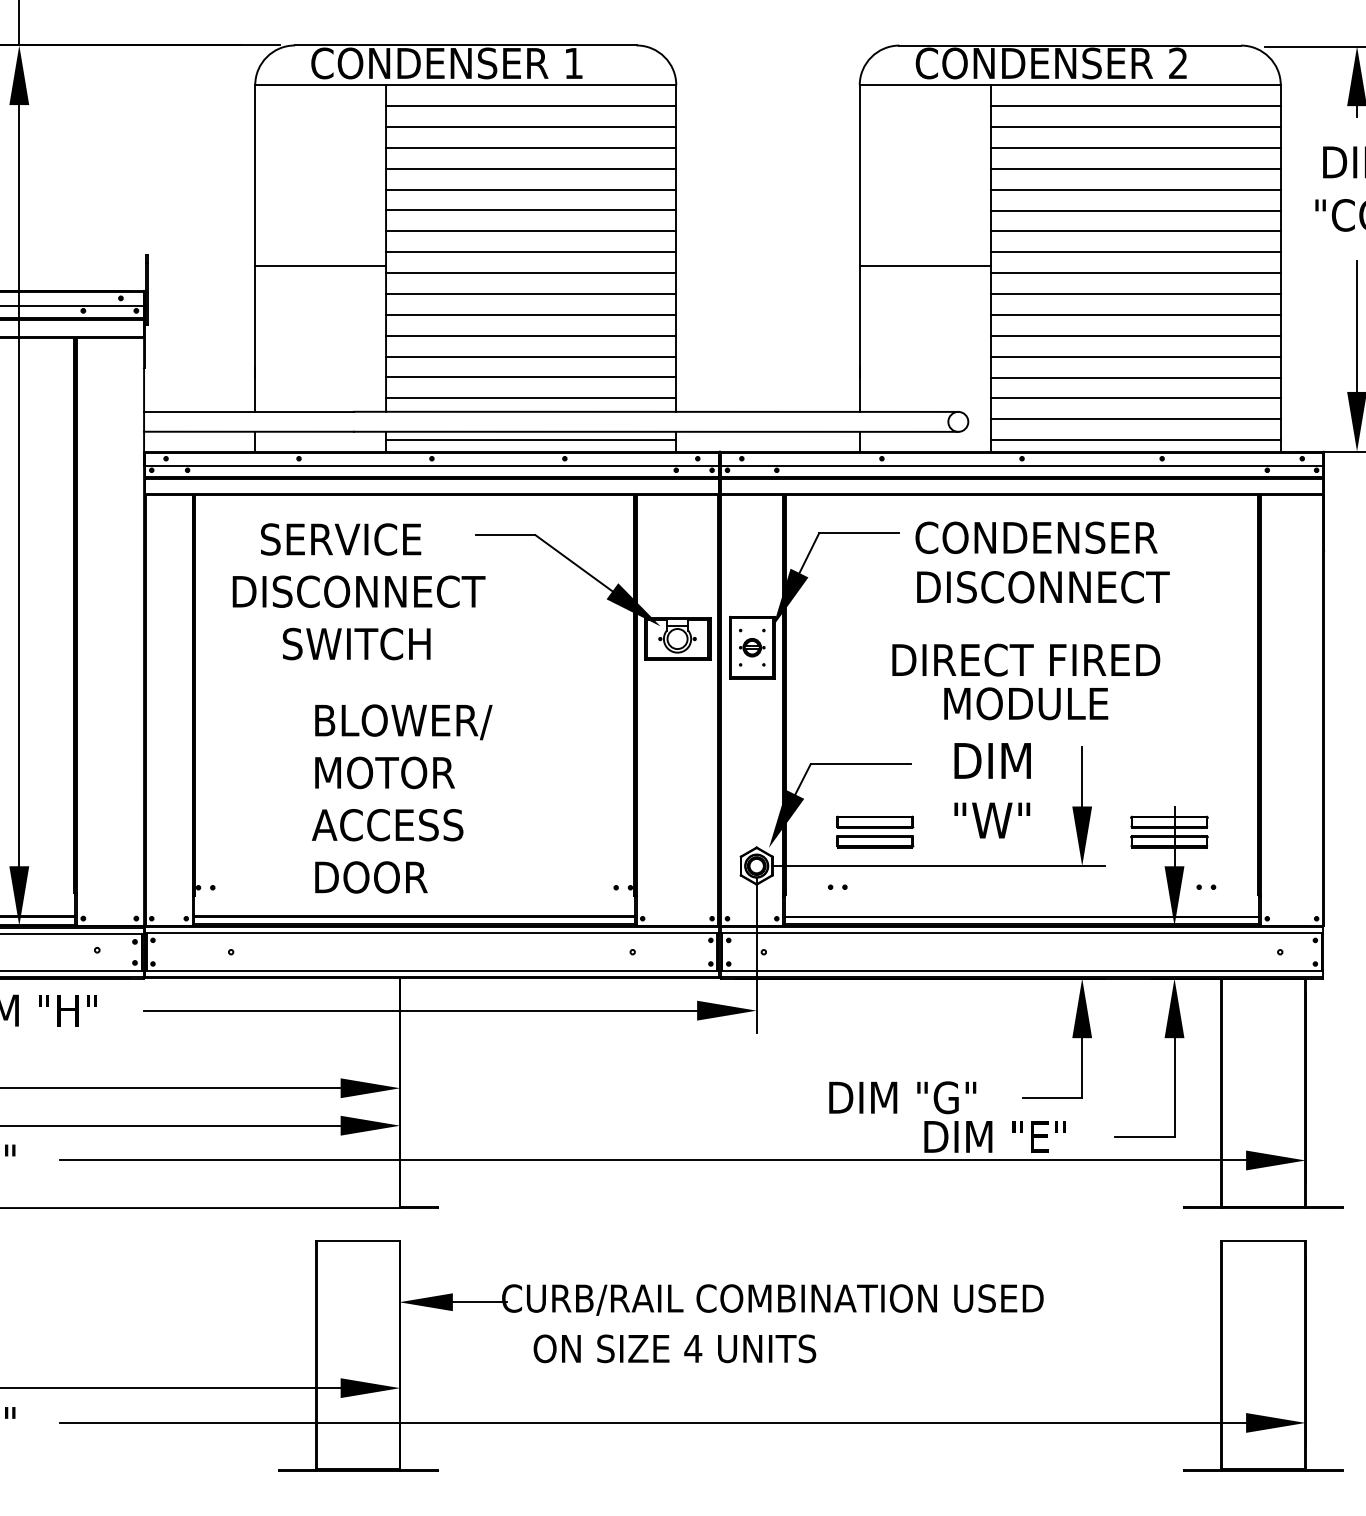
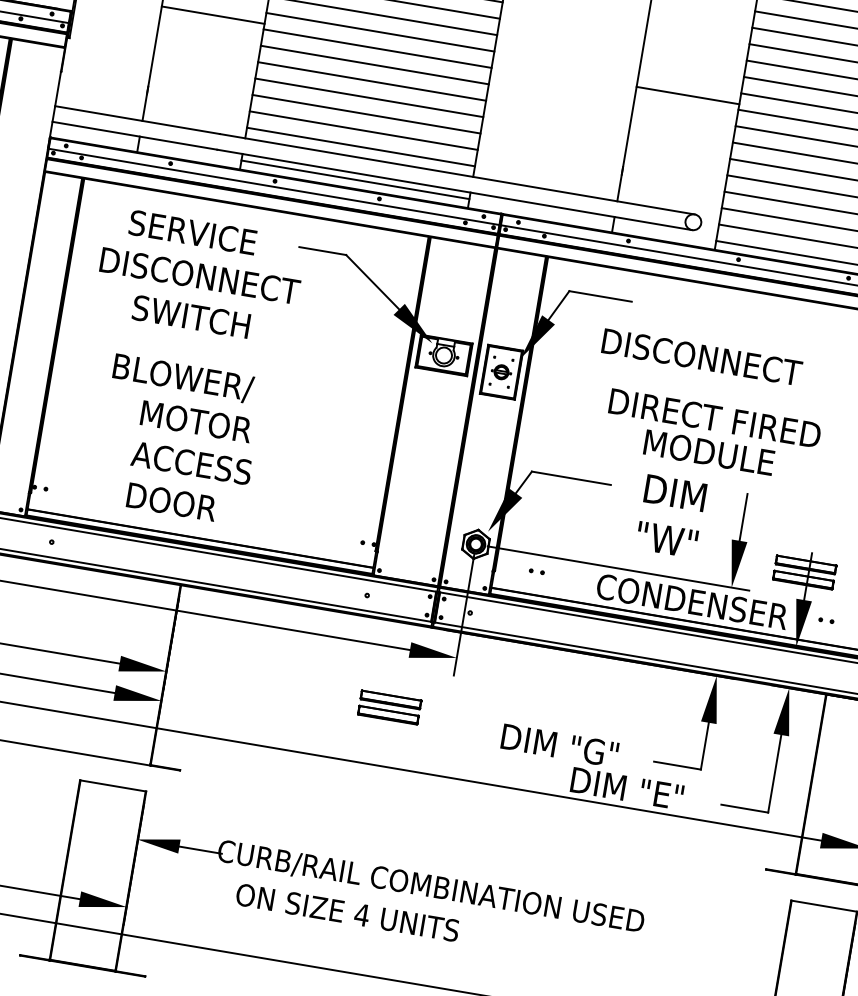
text: (1036, 537) -> (692, 601), moved
text: (1043, 587) -> (702, 357), moved
text: (403, 722) -> (183, 378), moved
part: (875, 831) -> (390, 707), moved

